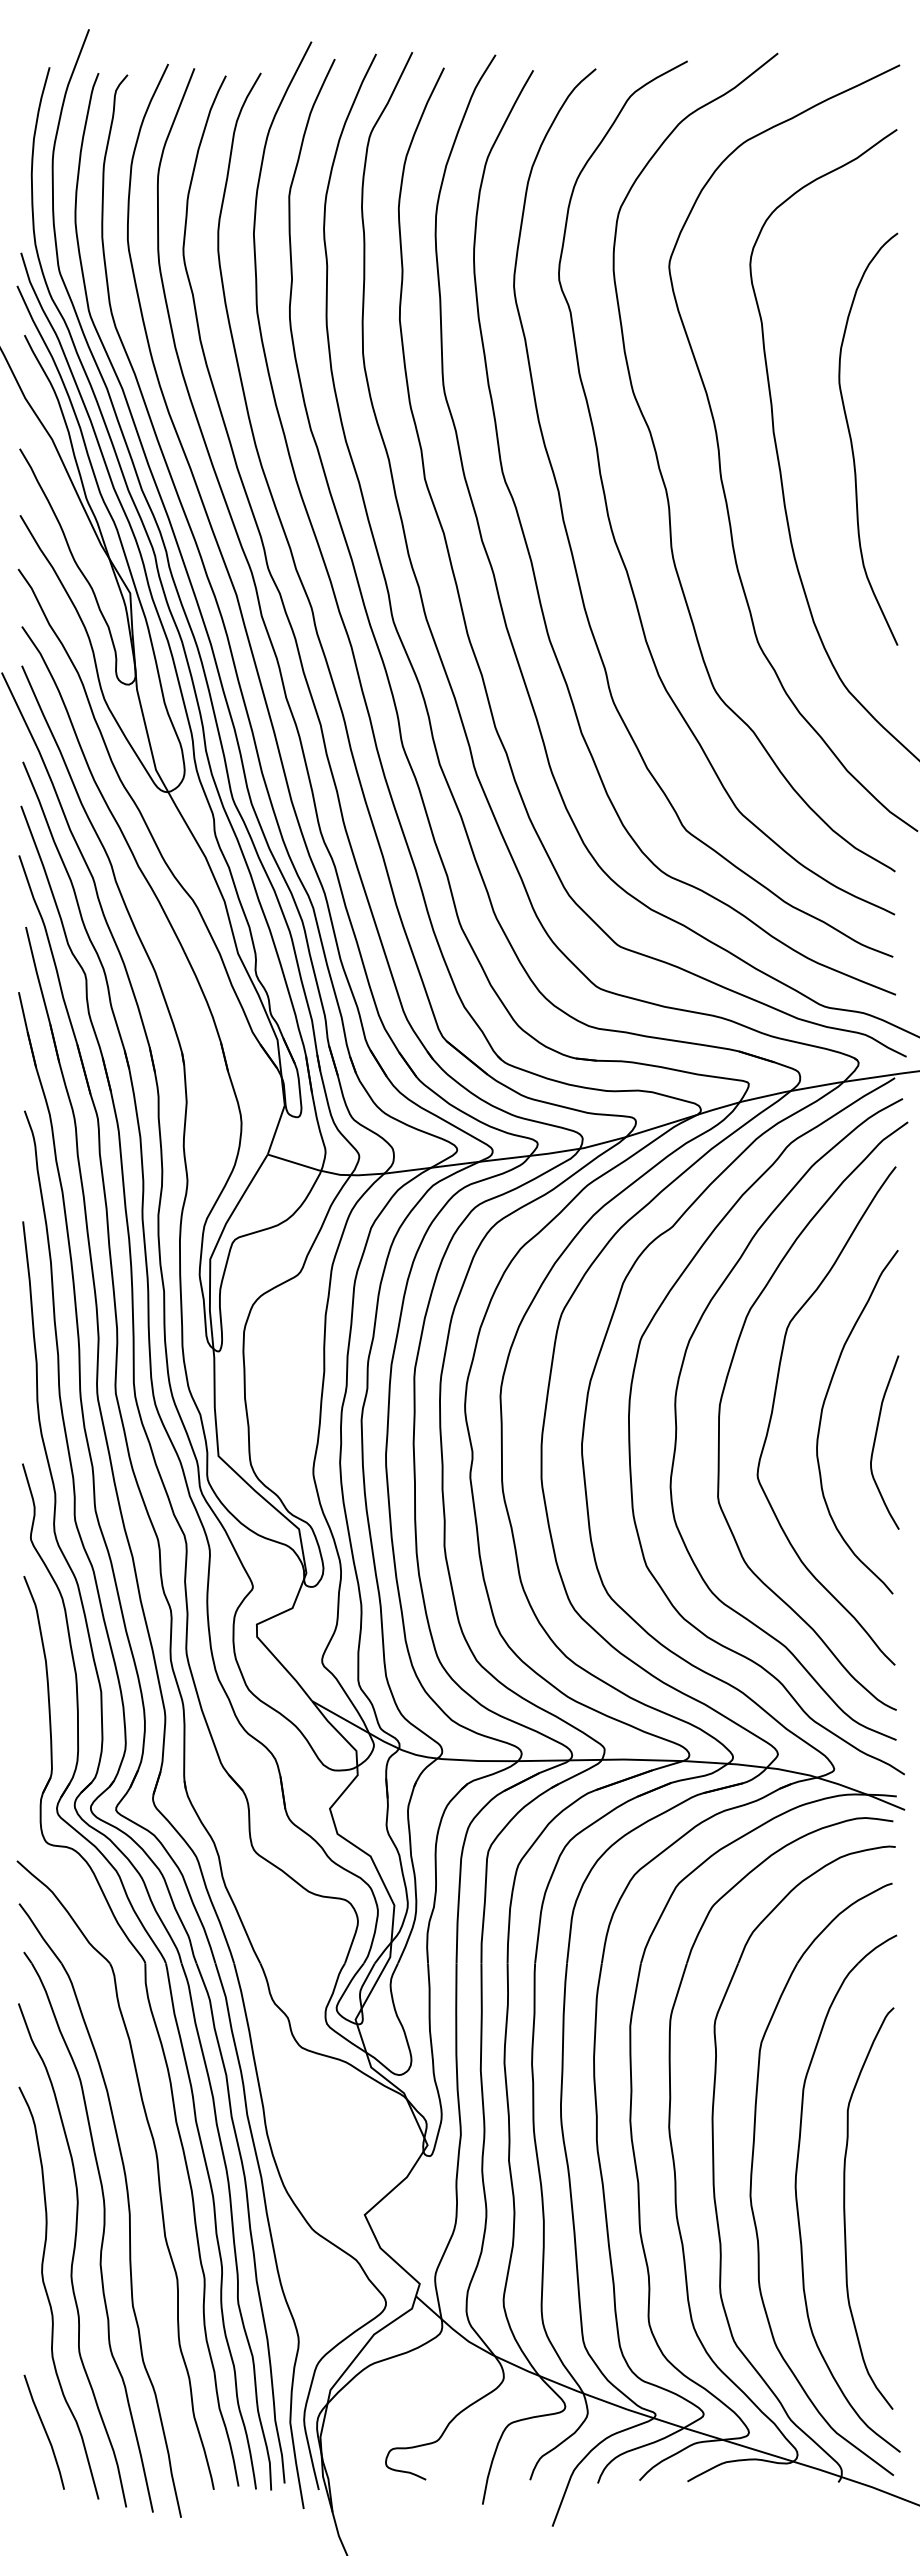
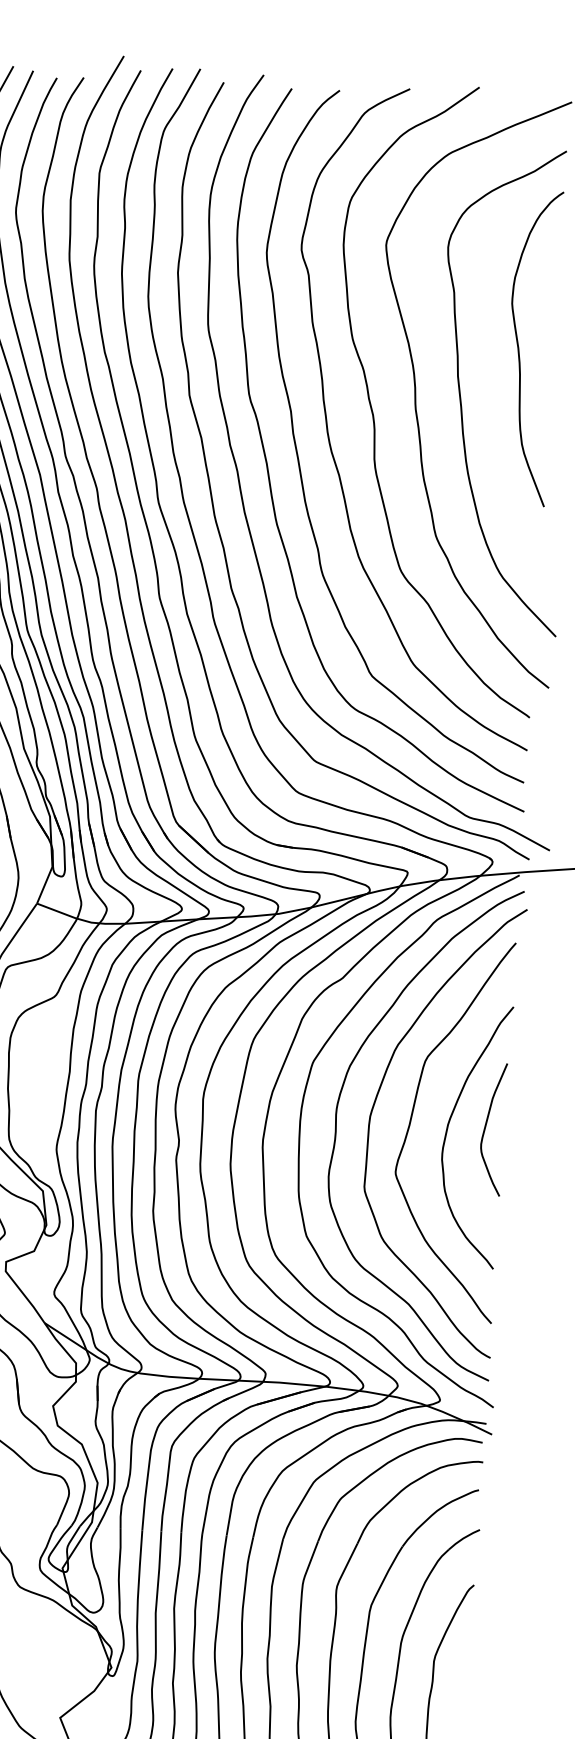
curve: (852, 441) -> (519, 349), moved
curve: (876, 1438) -> (486, 1125), moved

